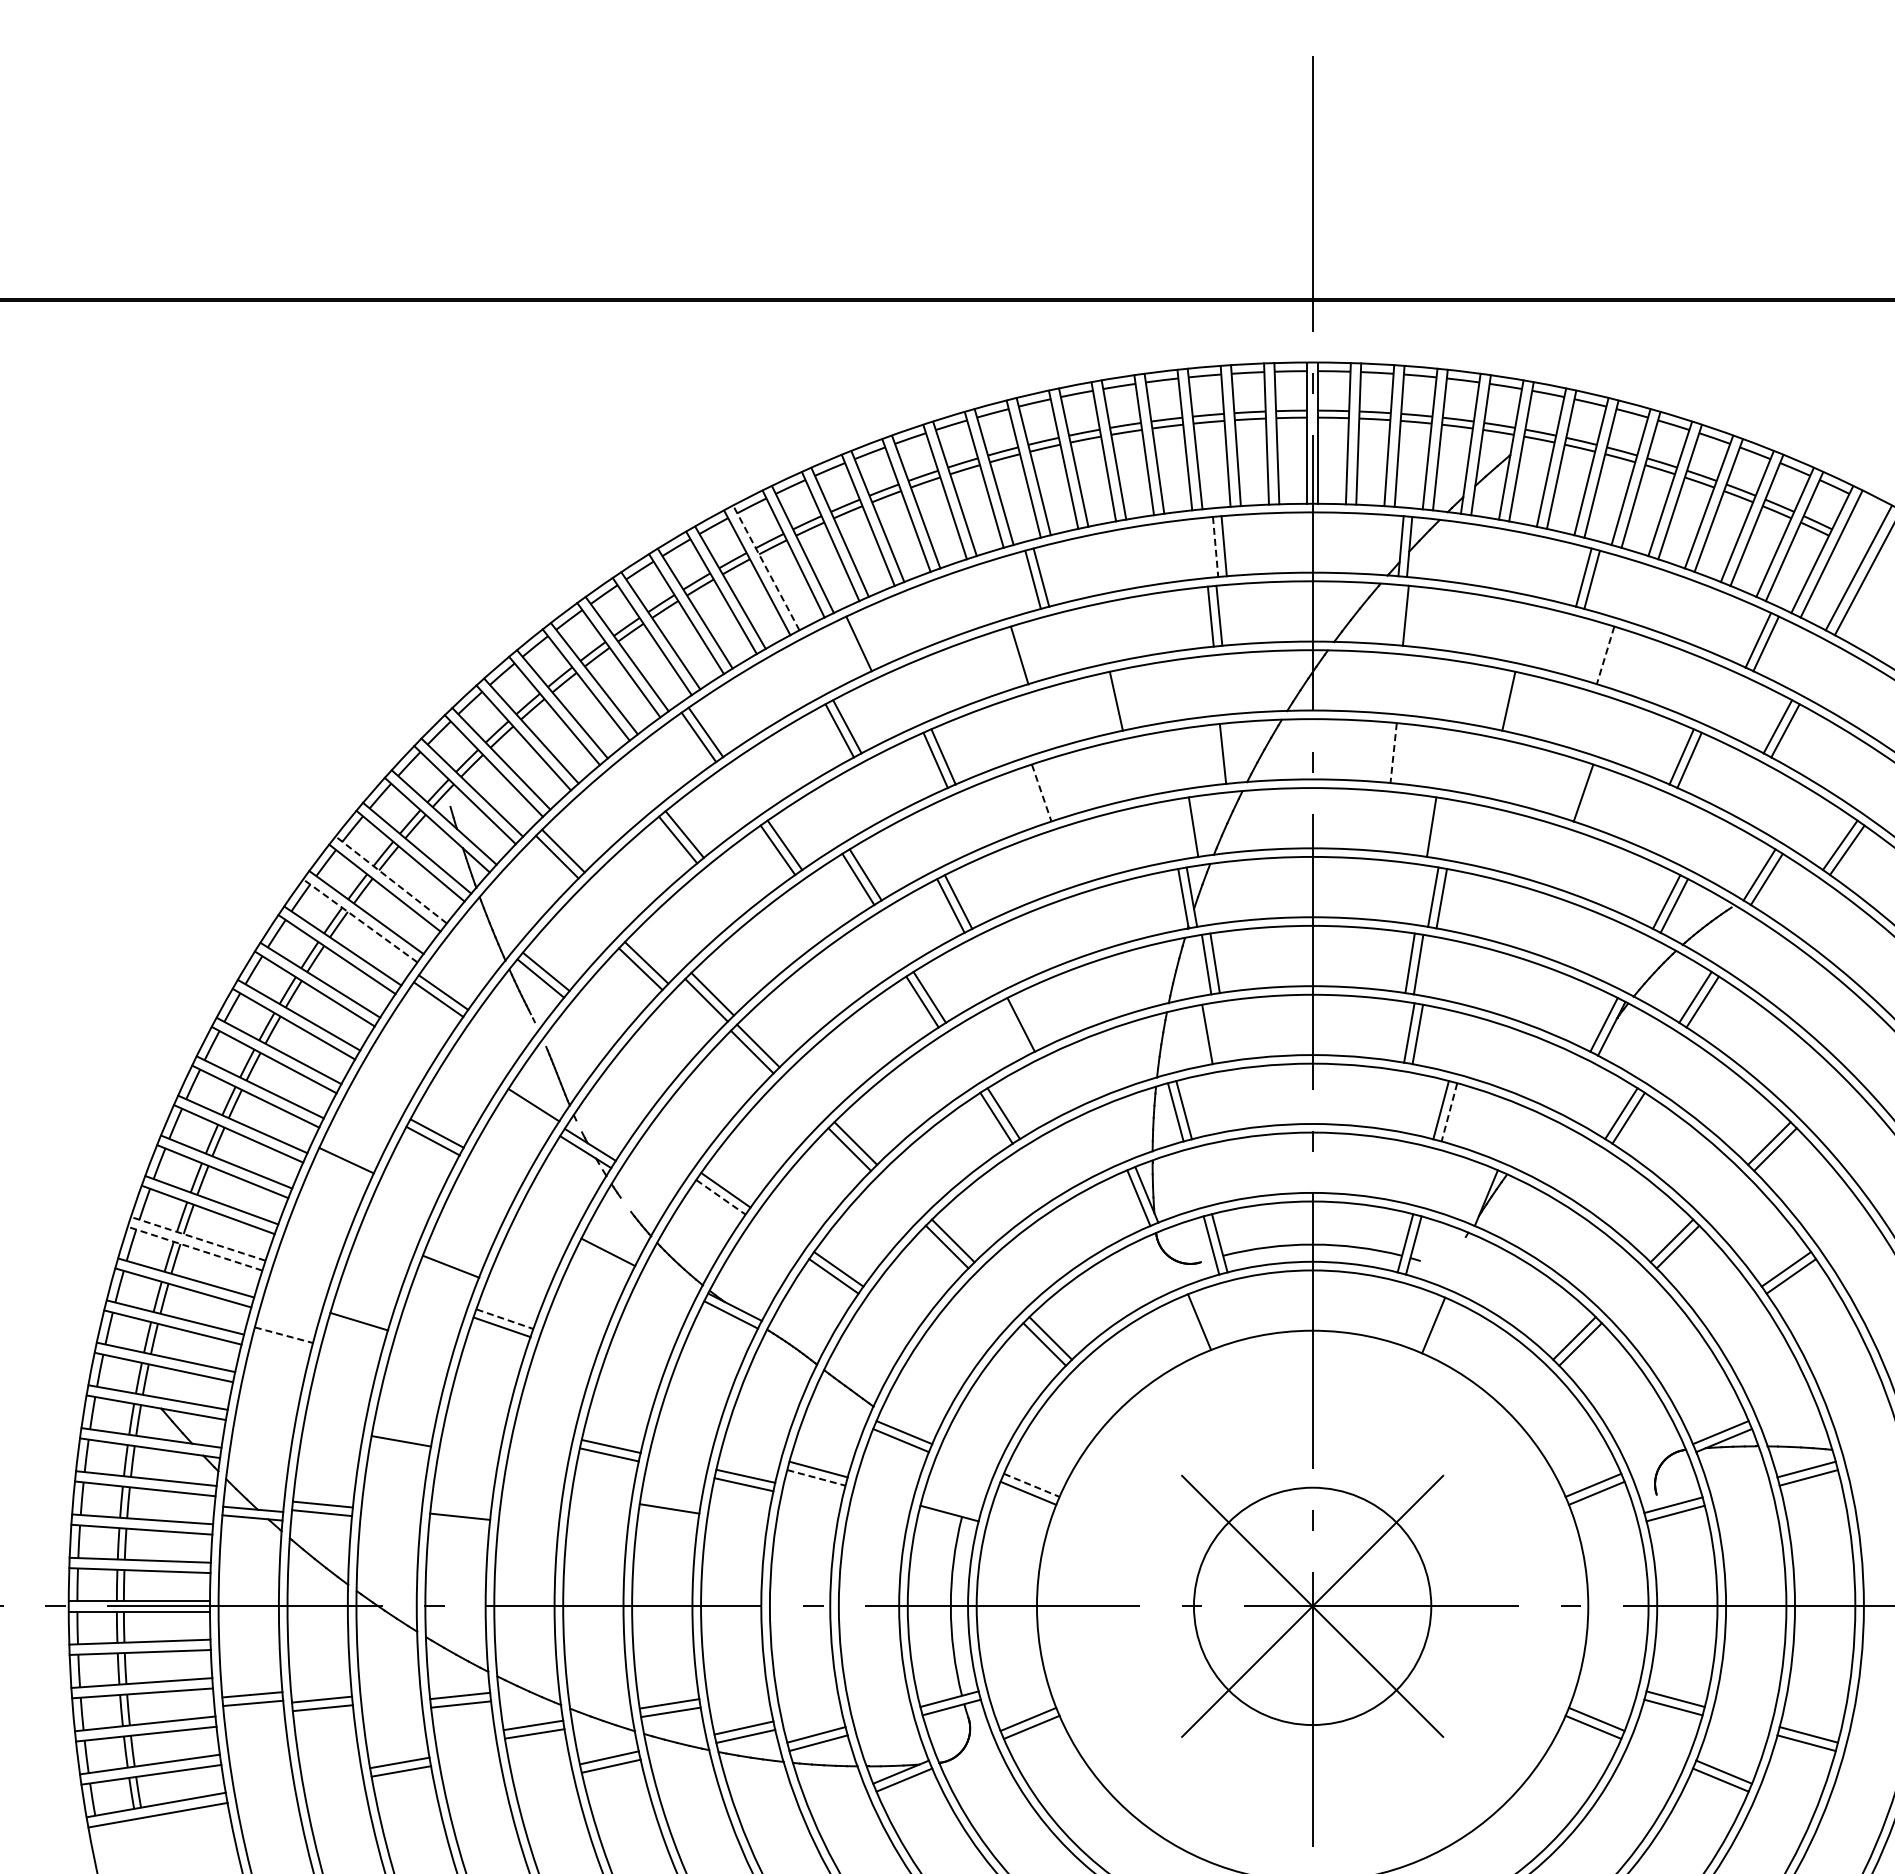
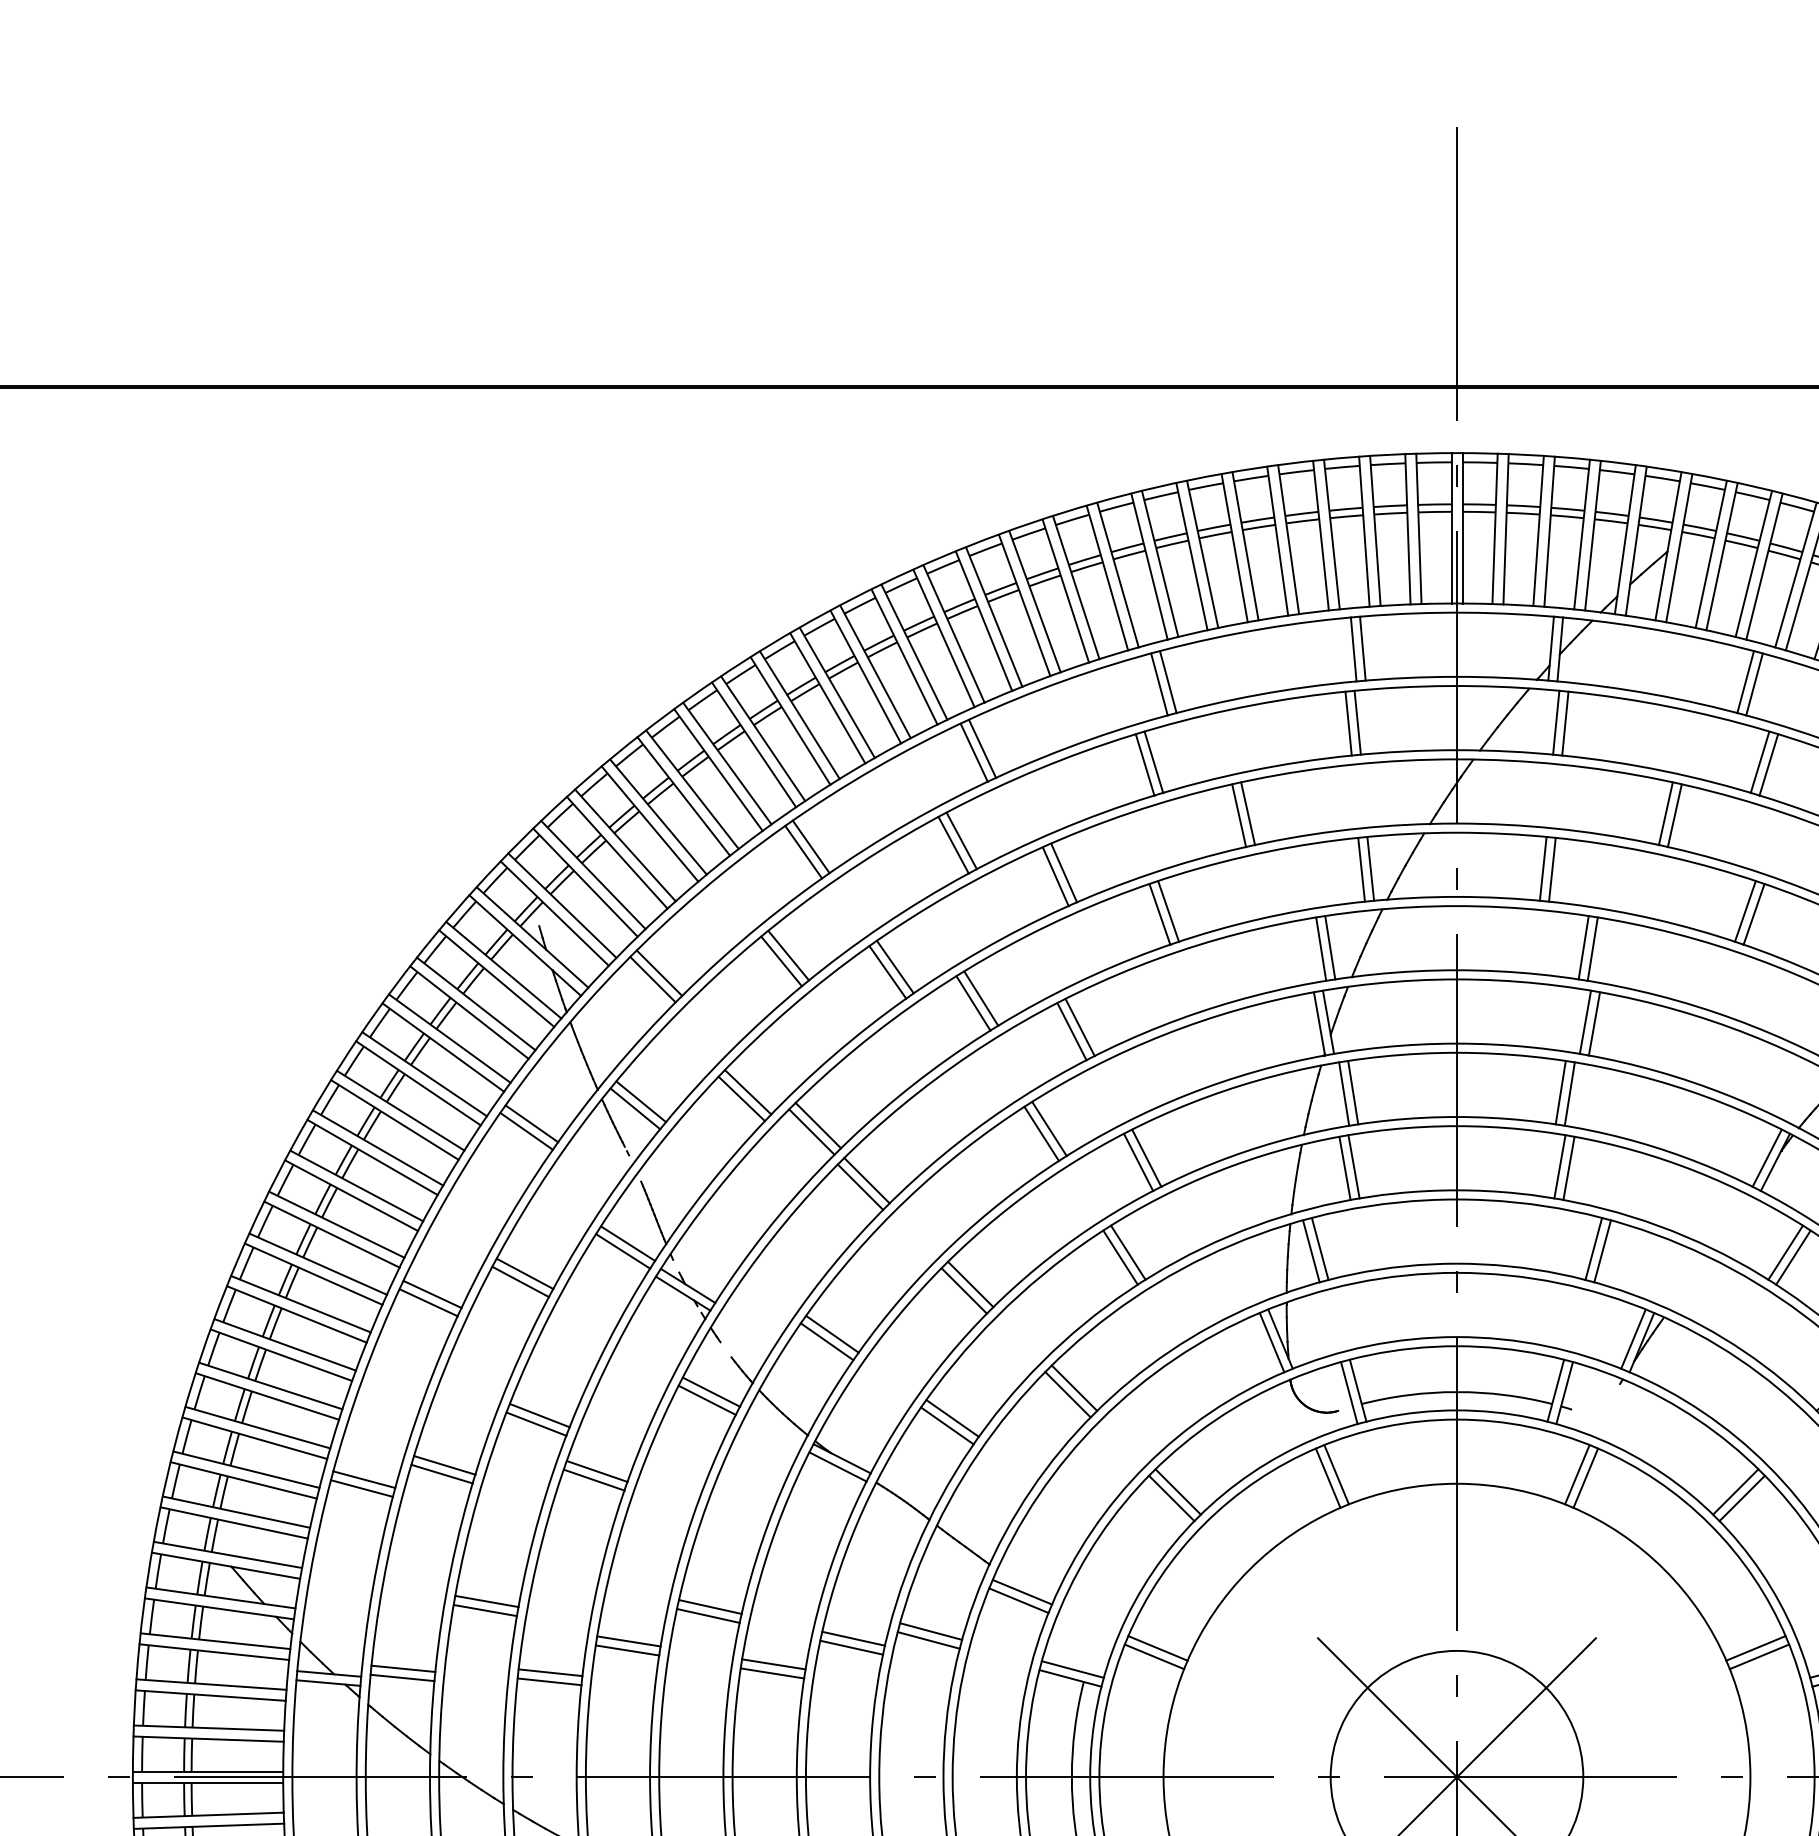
line: (1215, 547) -> (1353, 650), dashed -> solid
line: (766, 568) -> (875, 672), dashed -> solid
line: (1414, 616) -> (1565, 723), added
line: (866, 640) -> (982, 749), added
line: (1027, 652) -> (1153, 761), added
line: (1597, 652) -> (1760, 761), added
line: (1605, 656) -> (1768, 766), dashed -> solid
line: (1107, 702) -> (1238, 815), added
line: (1516, 702) -> (1674, 815), added
line: (1231, 753) -> (1370, 869), added
line: (1393, 753) -> (1543, 869), dashed -> solid
line: (1402, 753) -> (1552, 869), added
line: (1041, 793) -> (1168, 911), dashed -> solid
line: (1033, 795) -> (1159, 914), added
line: (1591, 795) -> (1753, 914), added
line: (1184, 828) -> (1320, 949), added
line: (1439, 828) -> (1592, 949), added
line: (391, 879) -> (476, 1003), dashed -> solid
line: (360, 920) -> (443, 1047), dashed -> solid
line: (1013, 1028) -> (1138, 1162), added
line: (1215, 1032) -> (1353, 1166), added
line: (528, 1112) -> (622, 1251), added
line: (1449, 1112) -> (1602, 1251), dashed -> solid
line: (349, 1152) -> (431, 1294), added
line: (1477, 1194) -> (1632, 1338), added
line: (721, 1197) -> (827, 1341), dashed -> solid
line: (198, 1238) -> (271, 1385), dashed -> solid
line: (612, 1244) -> (711, 1391), added
line: (195, 1248) -> (267, 1396), dashed -> solid
line: (447, 1274) -> (536, 1423), added
line: (361, 1313) -> (444, 1465), added
line: (505, 1319) -> (597, 1471), dashed -> solid
line: (1425, 1322) -> (1577, 1475), added
line: (1191, 1325) -> (1328, 1478), added
line: (286, 1326) -> (364, 1479), added
line: (284, 1335) -> (362, 1488), dashed -> solid
line: (399, 1449) -> (484, 1610), added
line: (534, 1478) -> (628, 1641), added
line: (816, 1478) -> (928, 1641), dashed -> solid
line: (1032, 1485) -> (1158, 1648), dashed -> solid
line: (533, 1487) -> (627, 1650), added
line: (670, 1500) -> (773, 1664), added
line: (951, 1505) -> (1072, 1669), added
line: (461, 1508) -> (550, 1673), added

